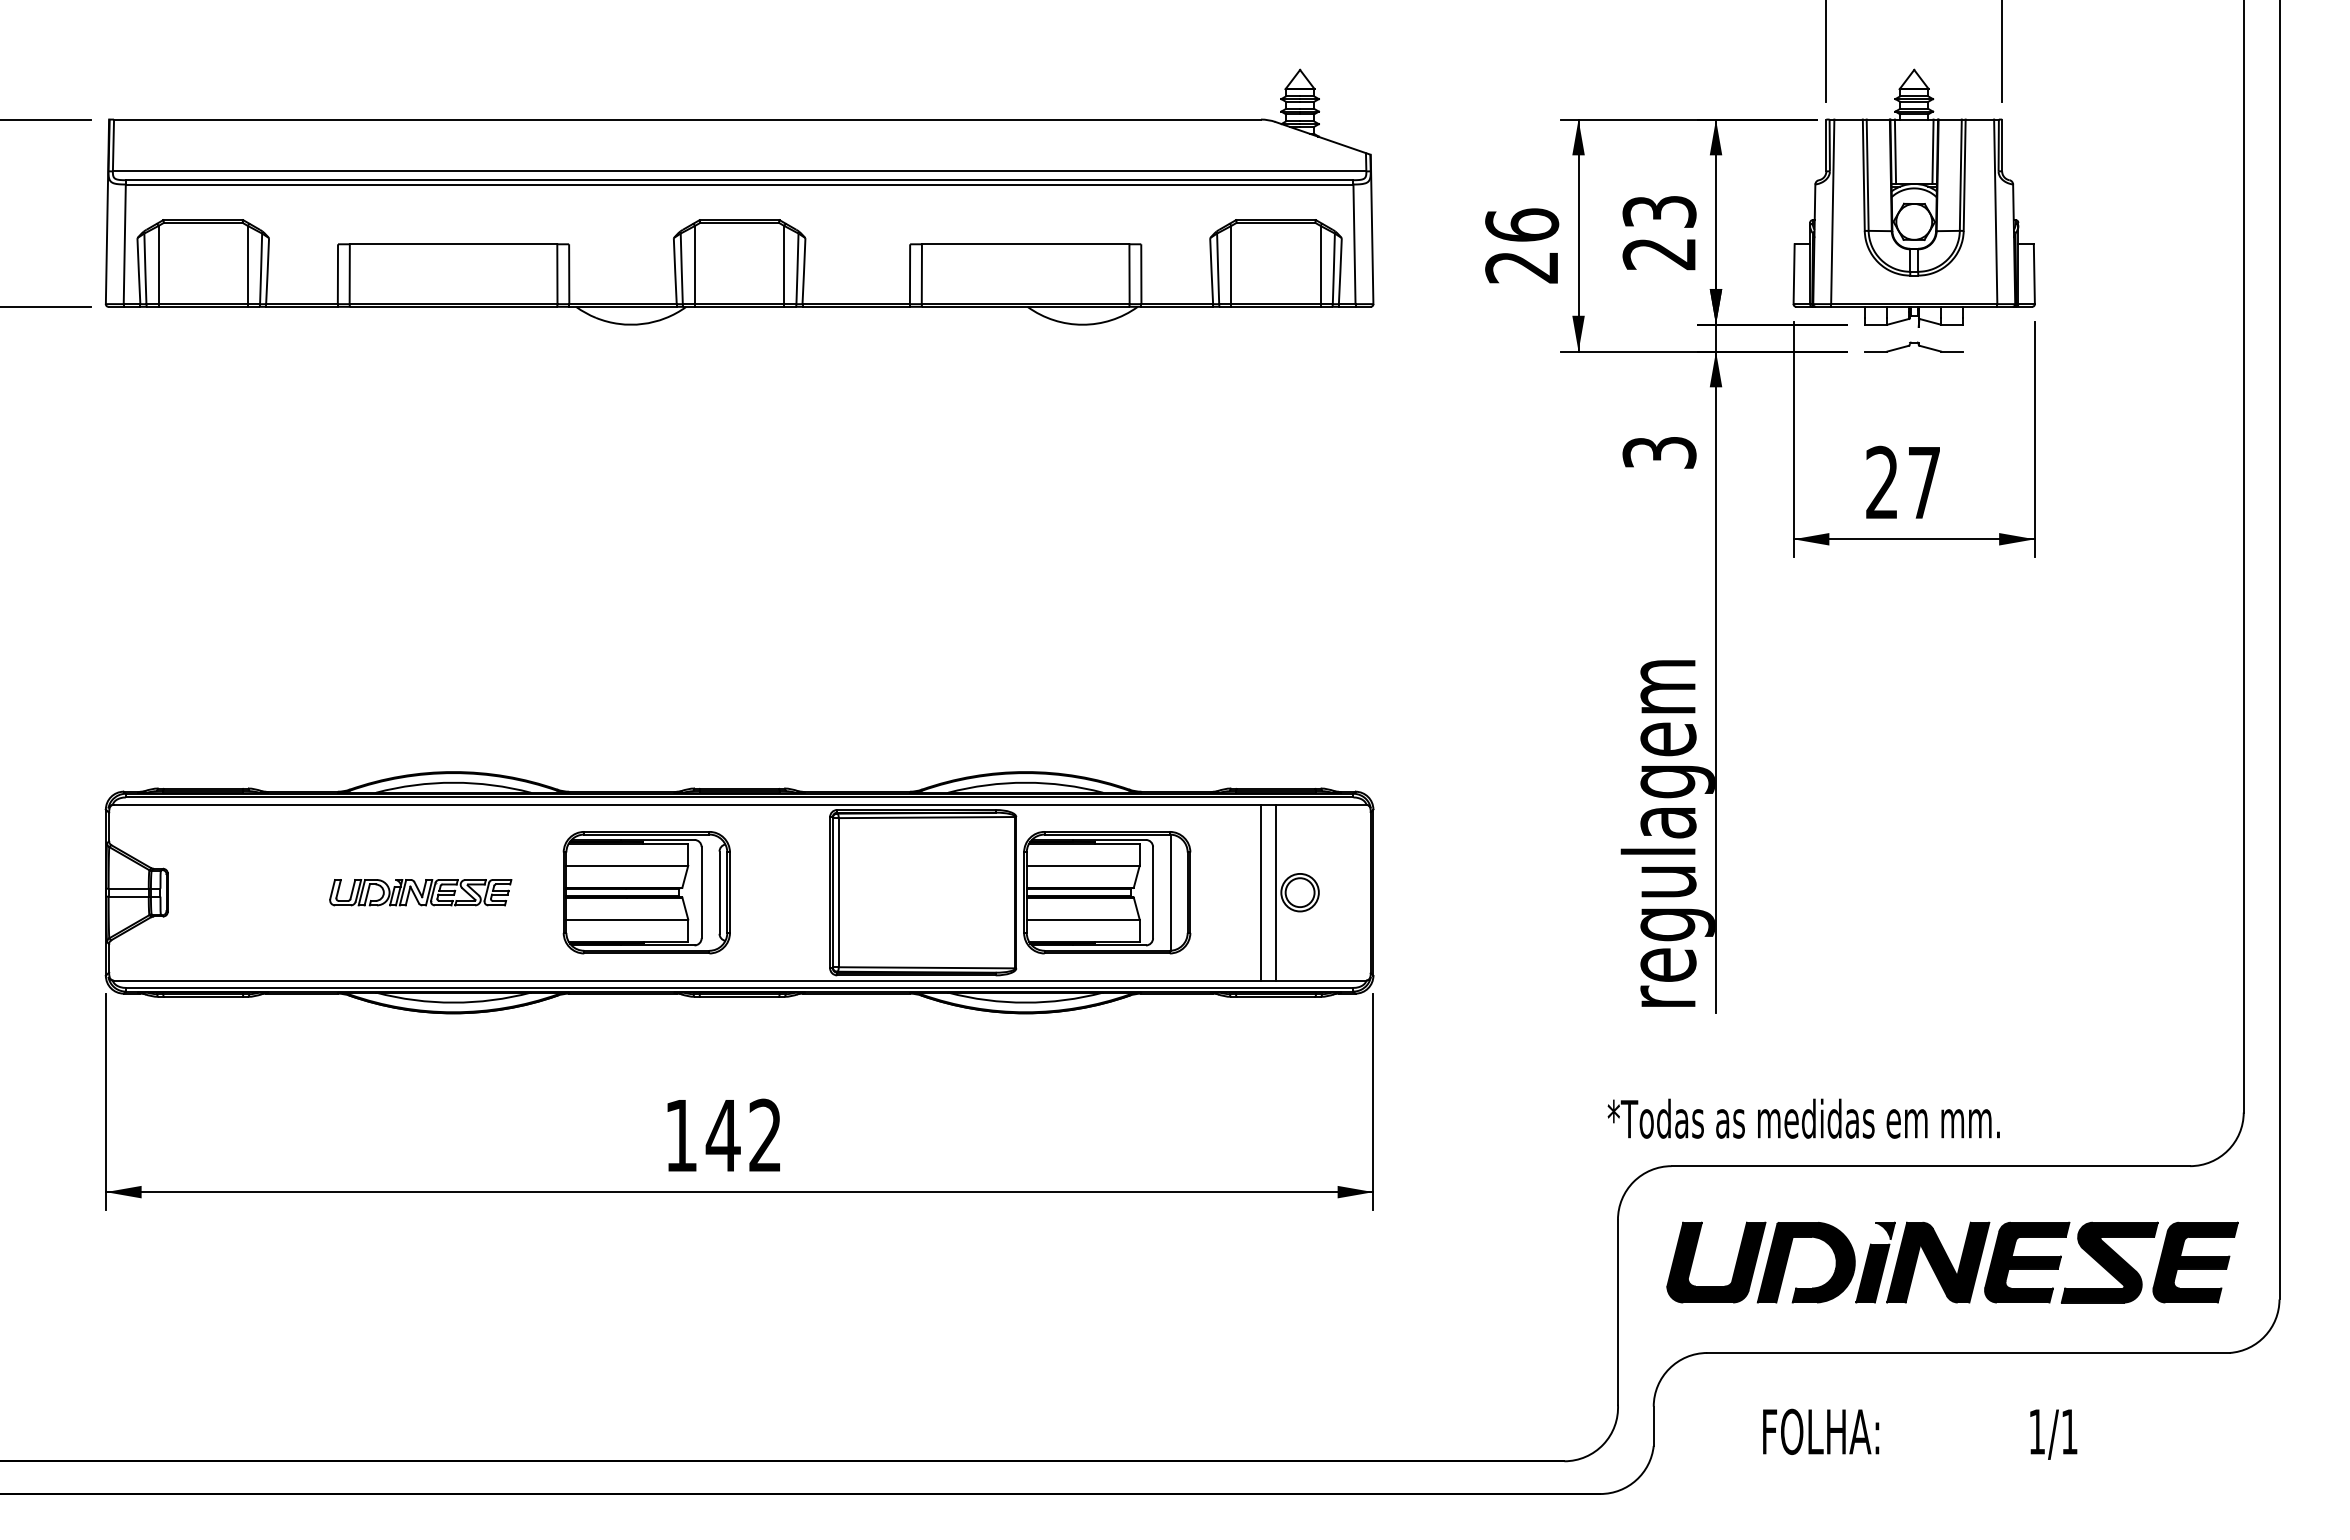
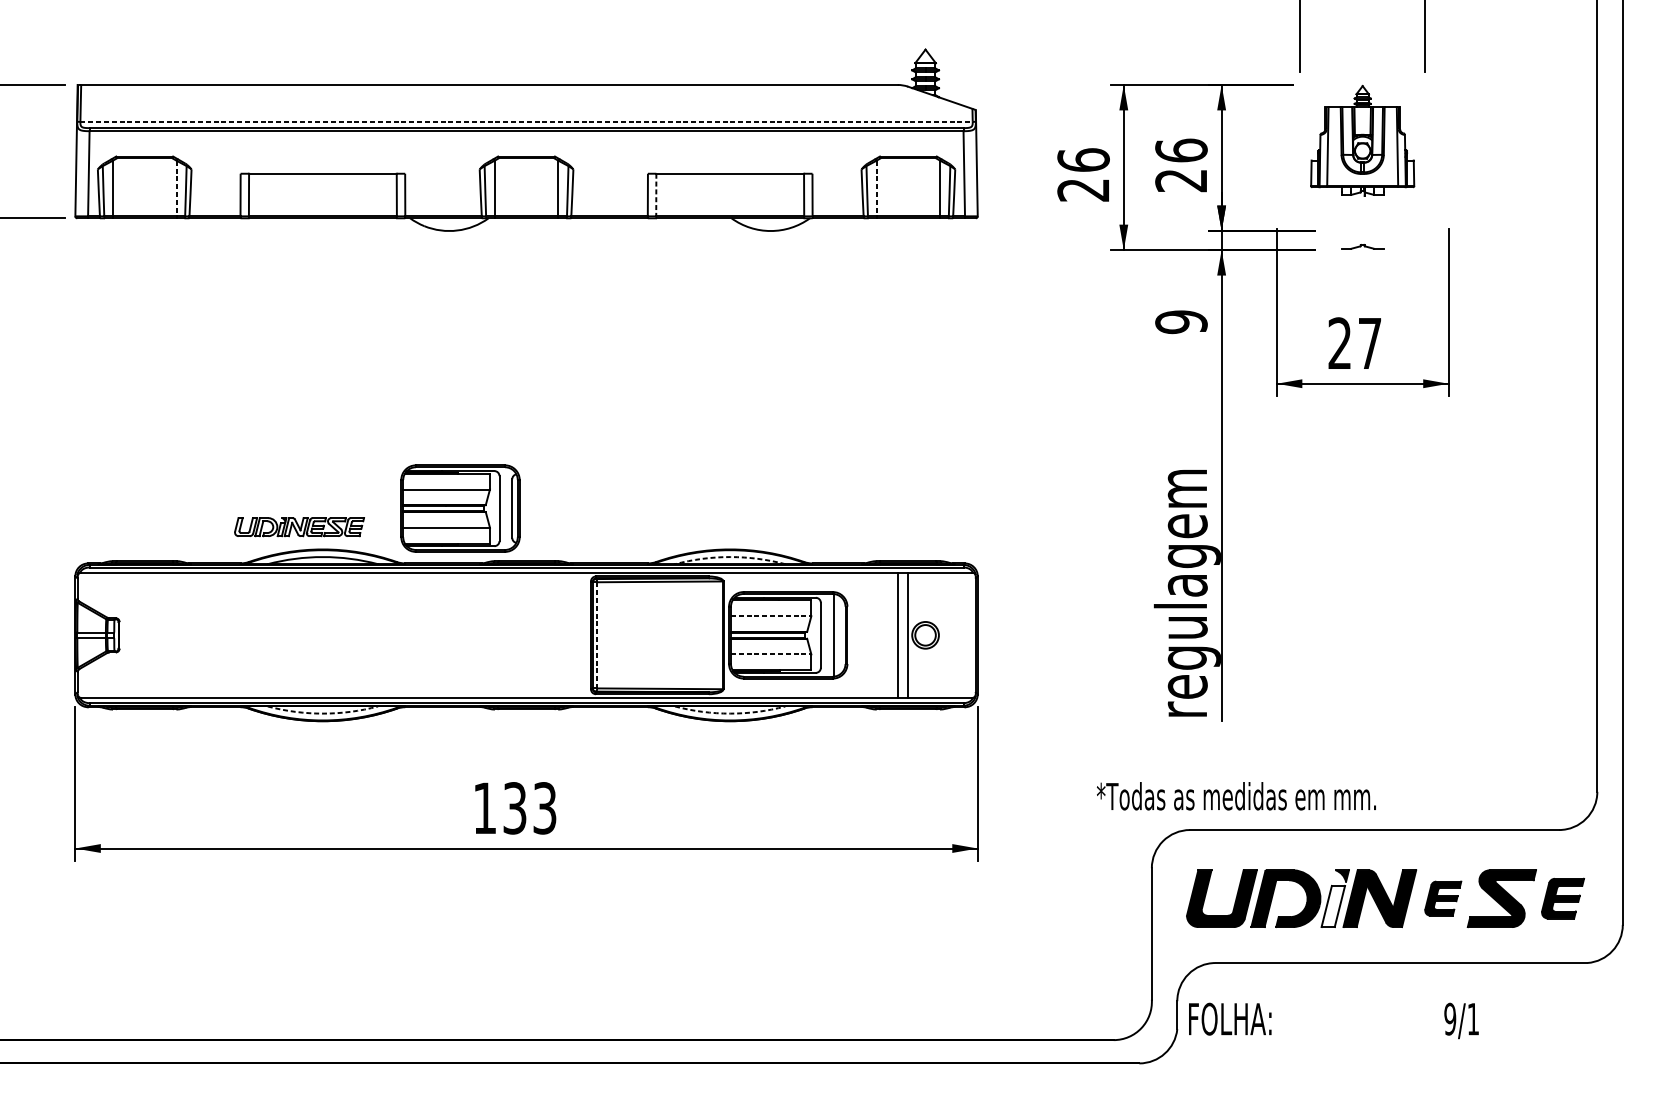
line: (739, 171) -> (526, 121), solid -> dashed
part: (1913, 197) -> (1362, 140), size x0.6
text: (1659, 211) -> (1181, 150), 23 -> 26
line: (247, 265) -> (176, 188), solid -> dashed
line: (1231, 265) -> (876, 188), solid -> dashed
line: (921, 274) -> (656, 195), solid -> dashed
part: (1913, 346) -> (1362, 246), size x0.6
text: (1659, 452) -> (1181, 321), 3 -> 9
arc: (1025, 782) -> (730, 556), solid -> dashed
line: (1083, 865) -> (771, 615), solid -> dashed
part: (420, 892) -> (299, 526), moved
part: (646, 892) -> (460, 508), moved
line: (838, 892) -> (596, 635), solid -> dashed
line: (1083, 919) -> (771, 654), solid -> dashed
arc: (453, 1002) -> (322, 713), solid -> dashed
arc: (1025, 1002) -> (730, 713), solid -> dashed
text: (1803, 1118) -> (1236, 796), moved
text: (743, 1135) -> (529, 808), 142 -> 133
part: (2027, 1262) -> (1443, 898), size x0.6
part: (2195, 1262) -> (1562, 898), size x0.7
fill: (1872, 1273) -> (1333, 906), removed
text: (1821, 1431) -> (1230, 1018), moved
text: (2036, 1431) -> (1449, 1018), 1/1 -> 9/1

